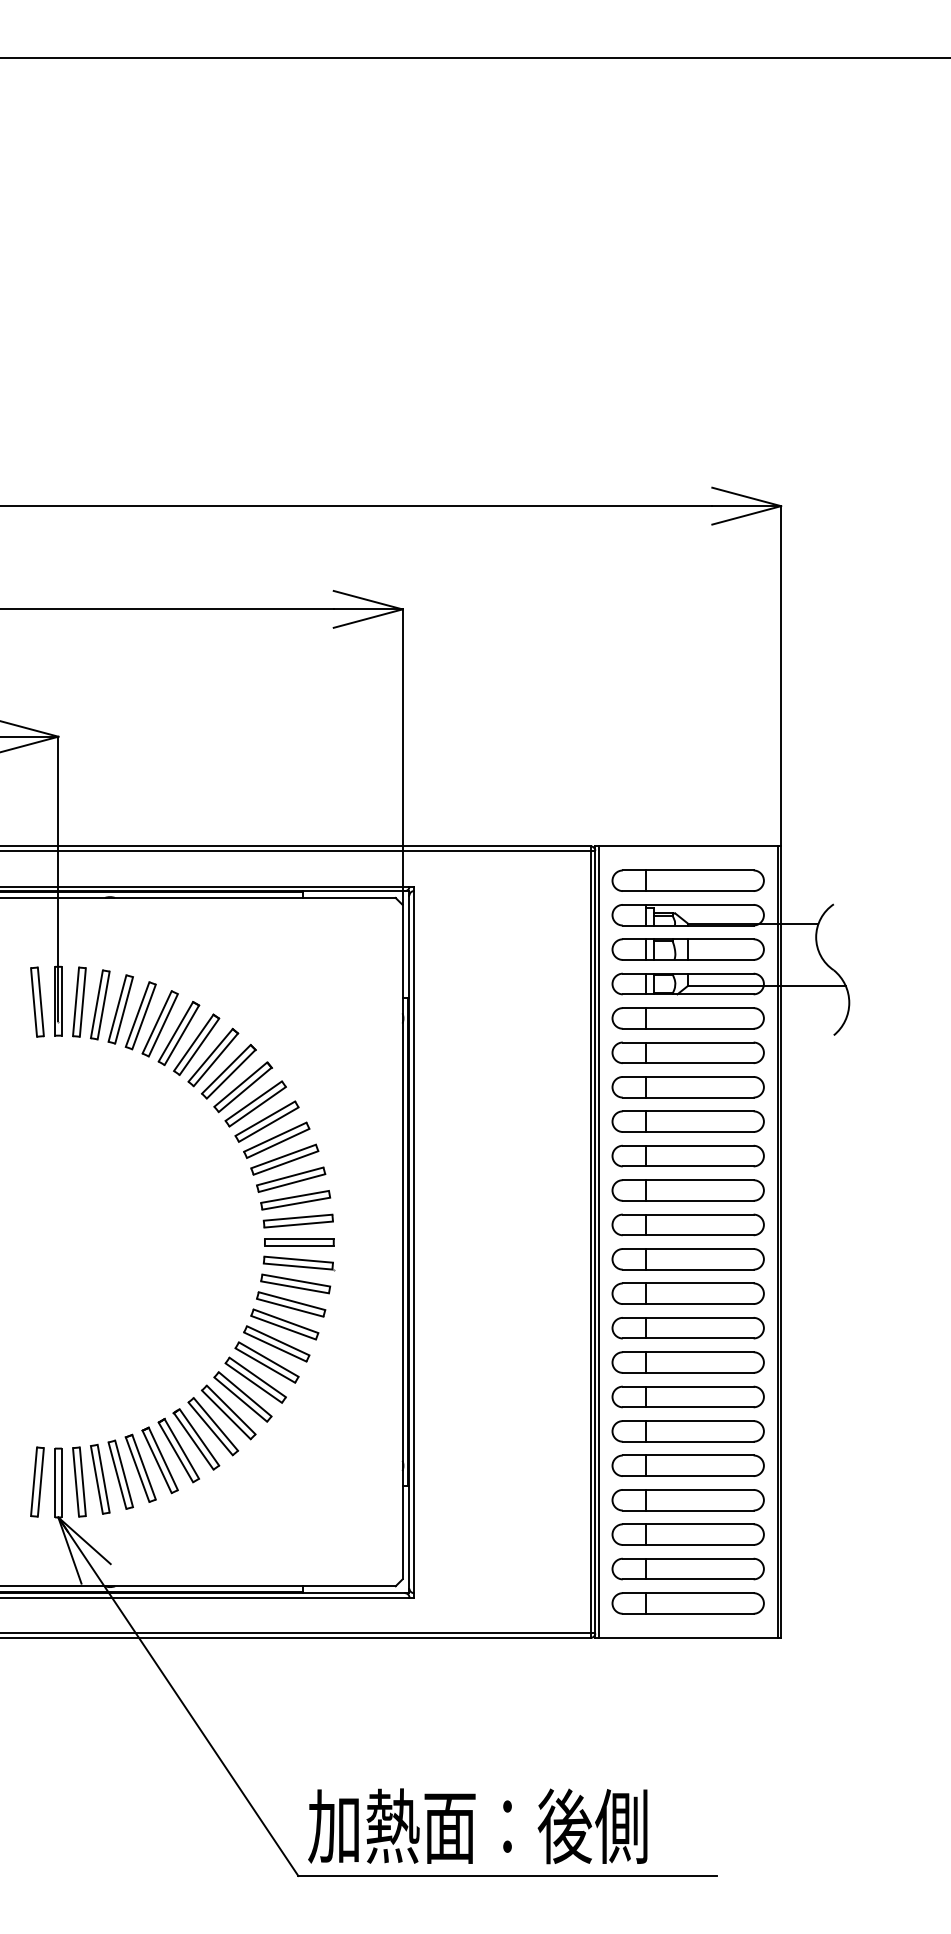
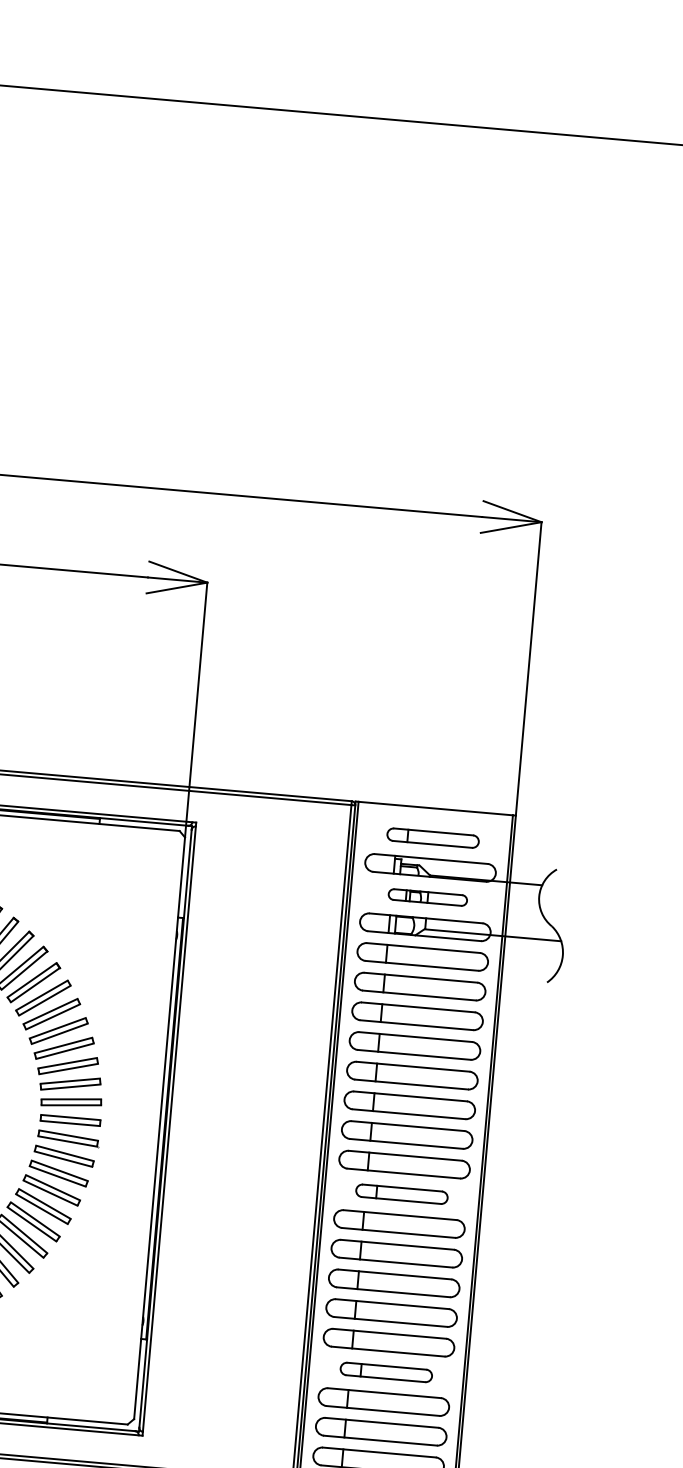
part: (687, 880) -> (432, 837), size x0.7
part: (687, 949) -> (427, 897), size x0.6
part: (687, 1293) -> (401, 1194), size x0.7
part: (687, 1500) -> (385, 1372), size x0.7

